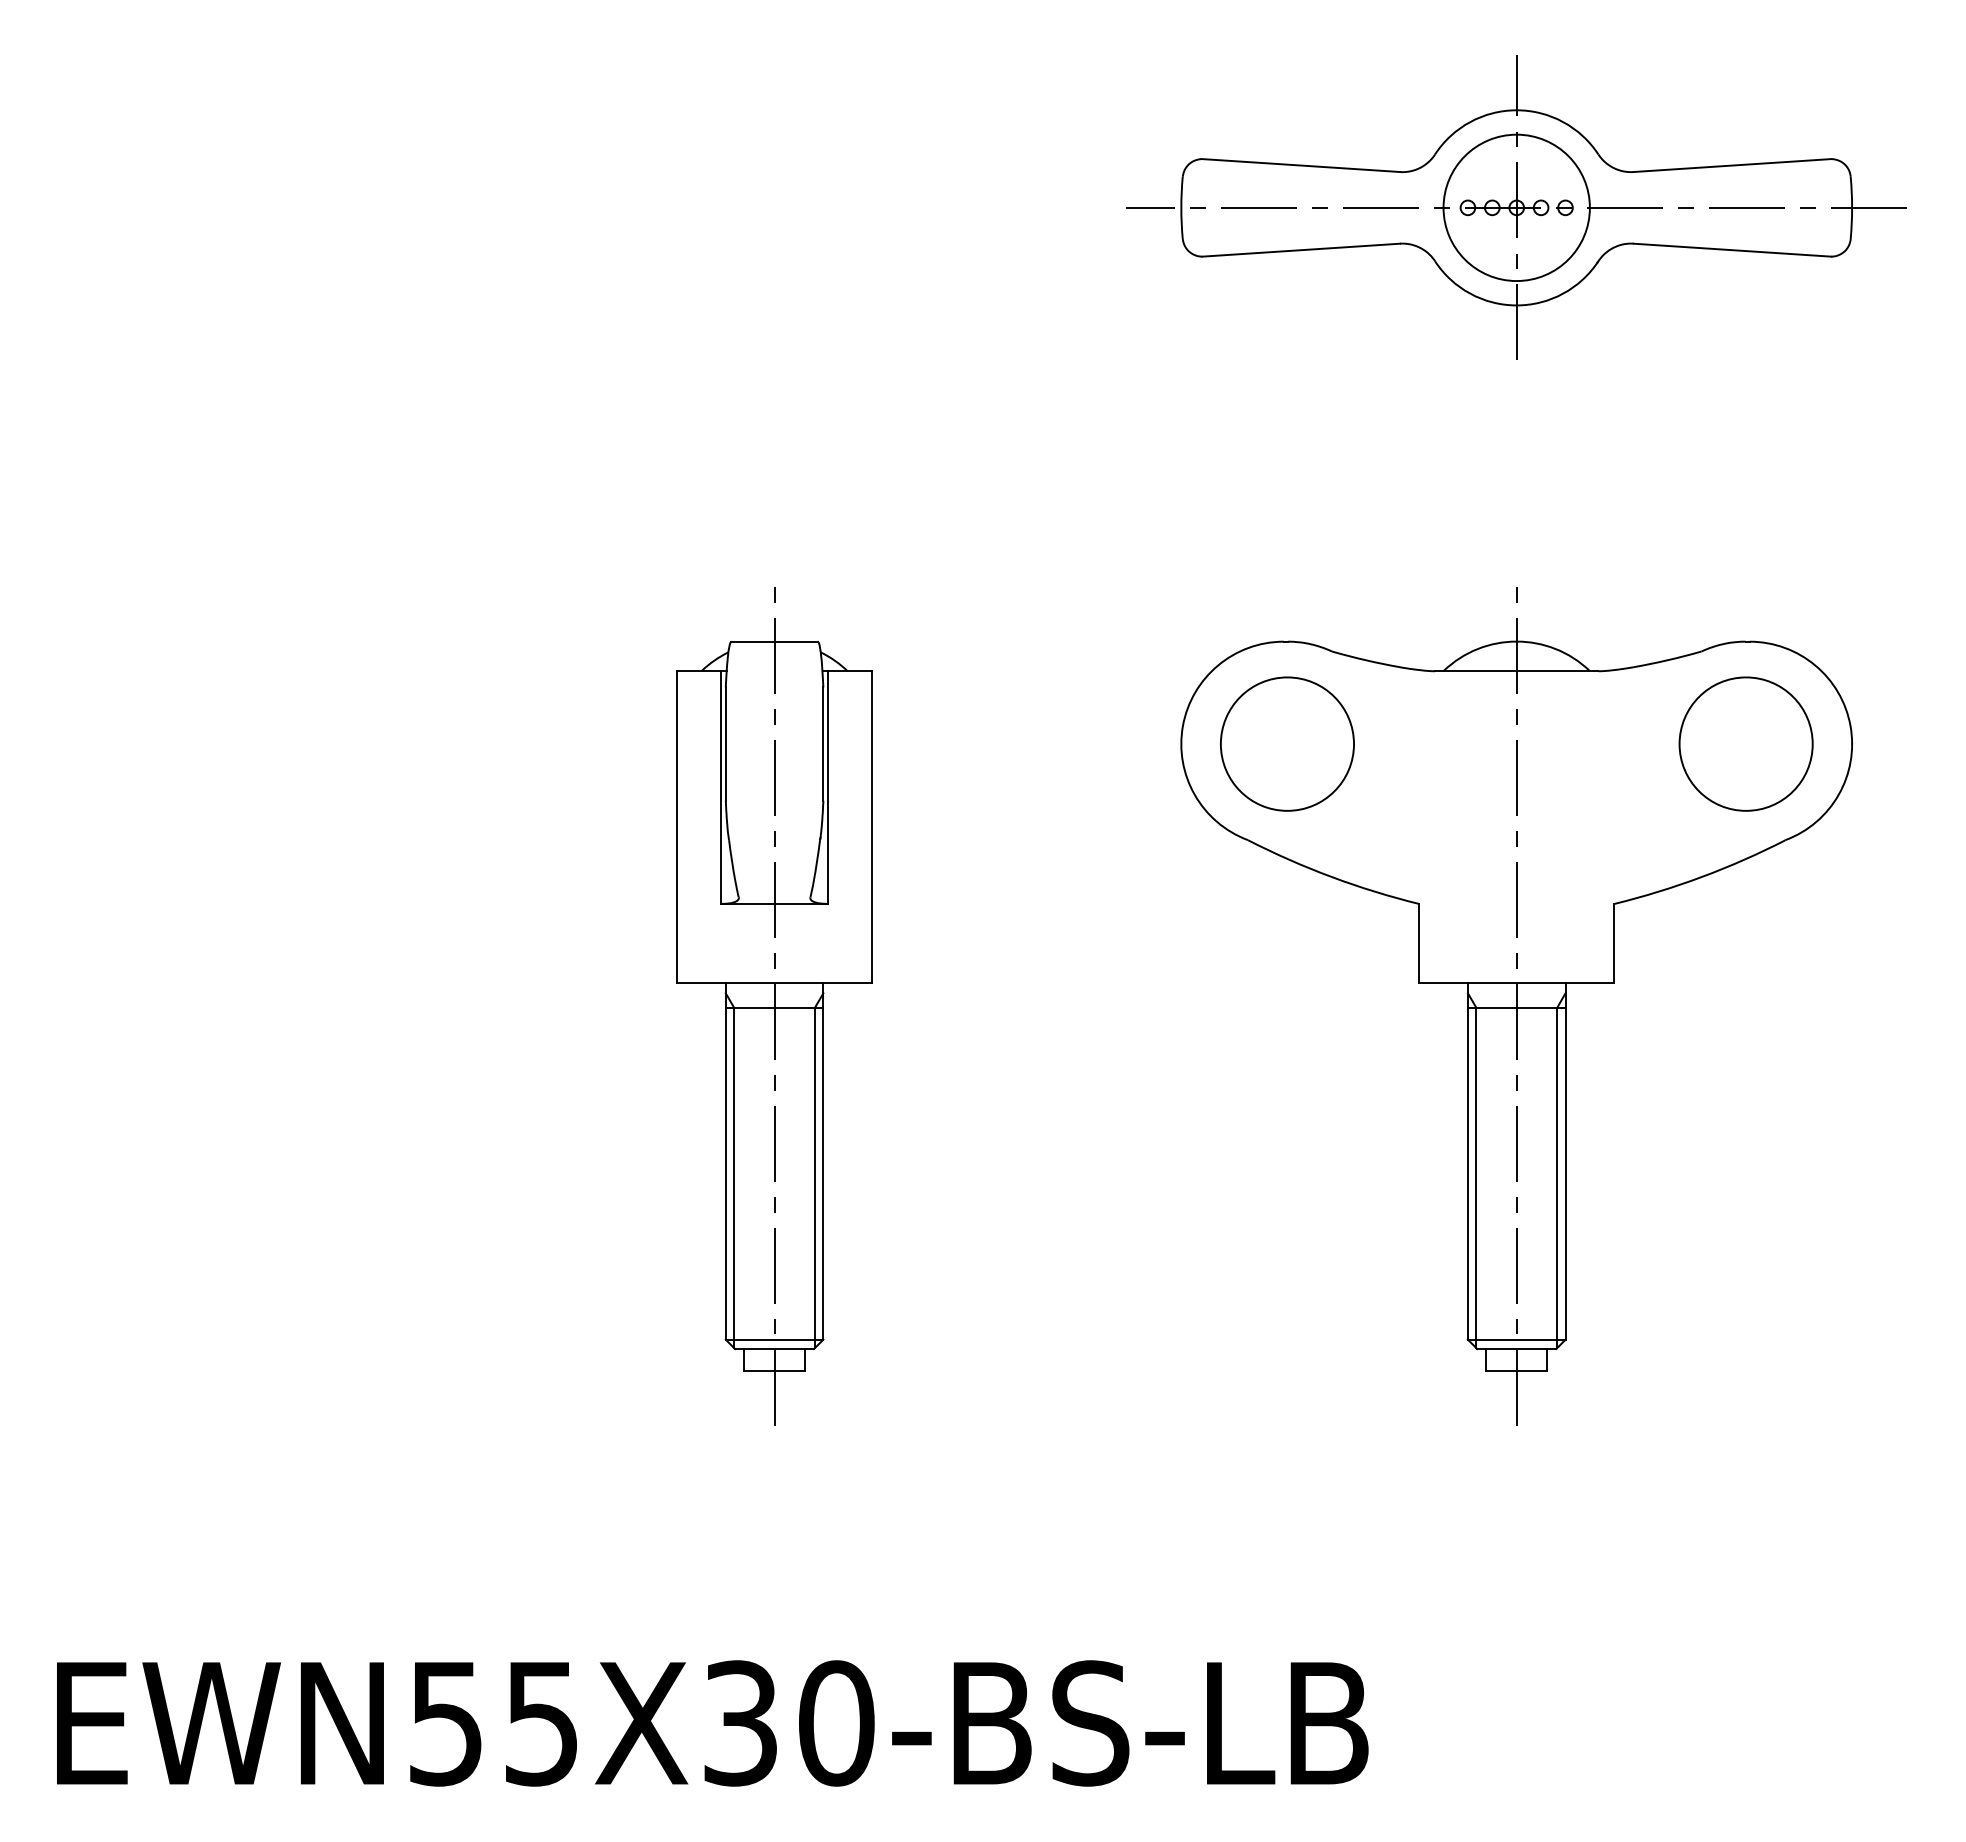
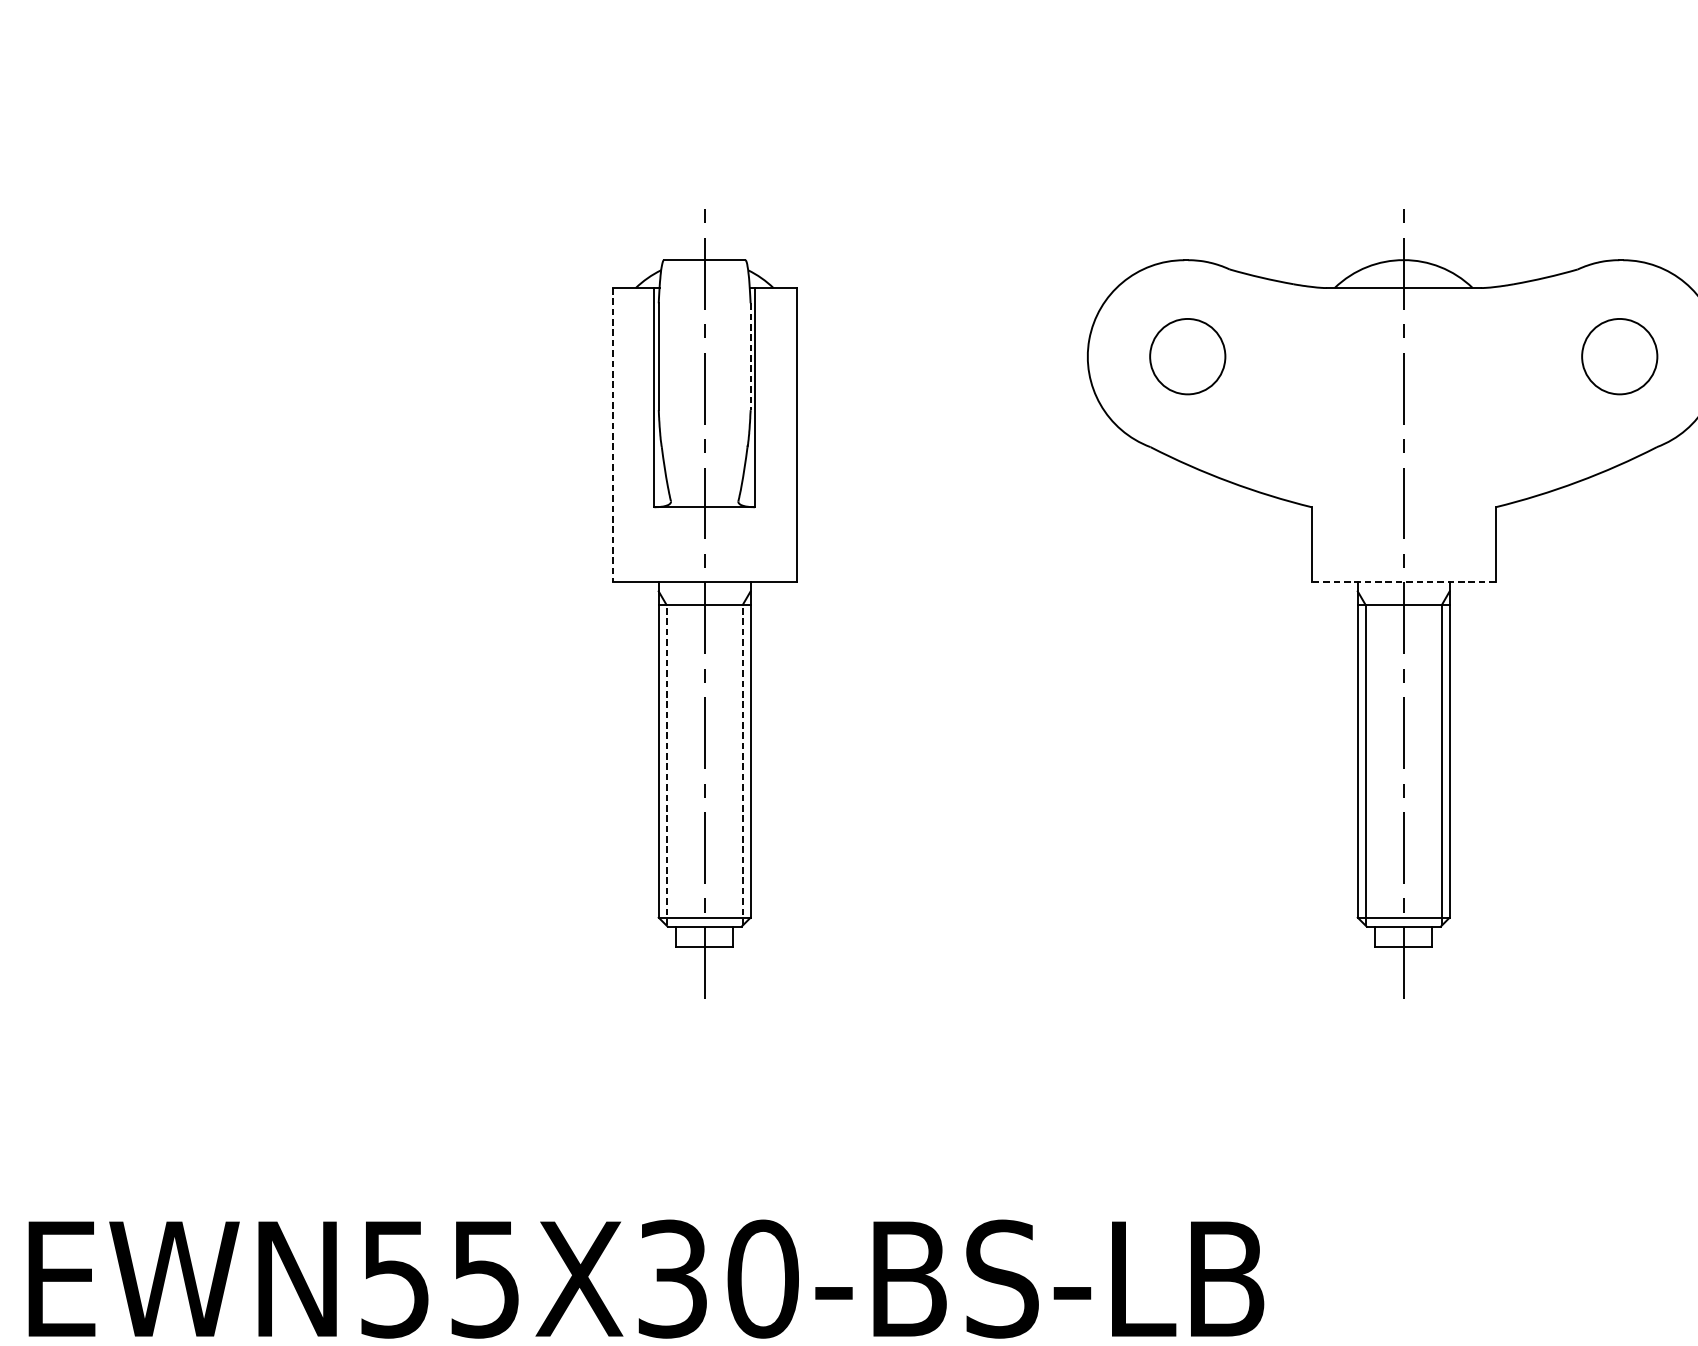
part: (1287, 743) -> (1187, 356), size x0.6
part: (1745, 743) -> (1619, 356), size x0.6
line: (823, 744) -> (750, 357), solid -> dashed
line: (677, 827) -> (613, 435), solid -> dashed
line: (1516, 983) -> (1403, 582), solid -> dashed
line: (734, 1177) -> (666, 764), solid -> dashed
line: (815, 1177) -> (743, 764), solid -> dashed

